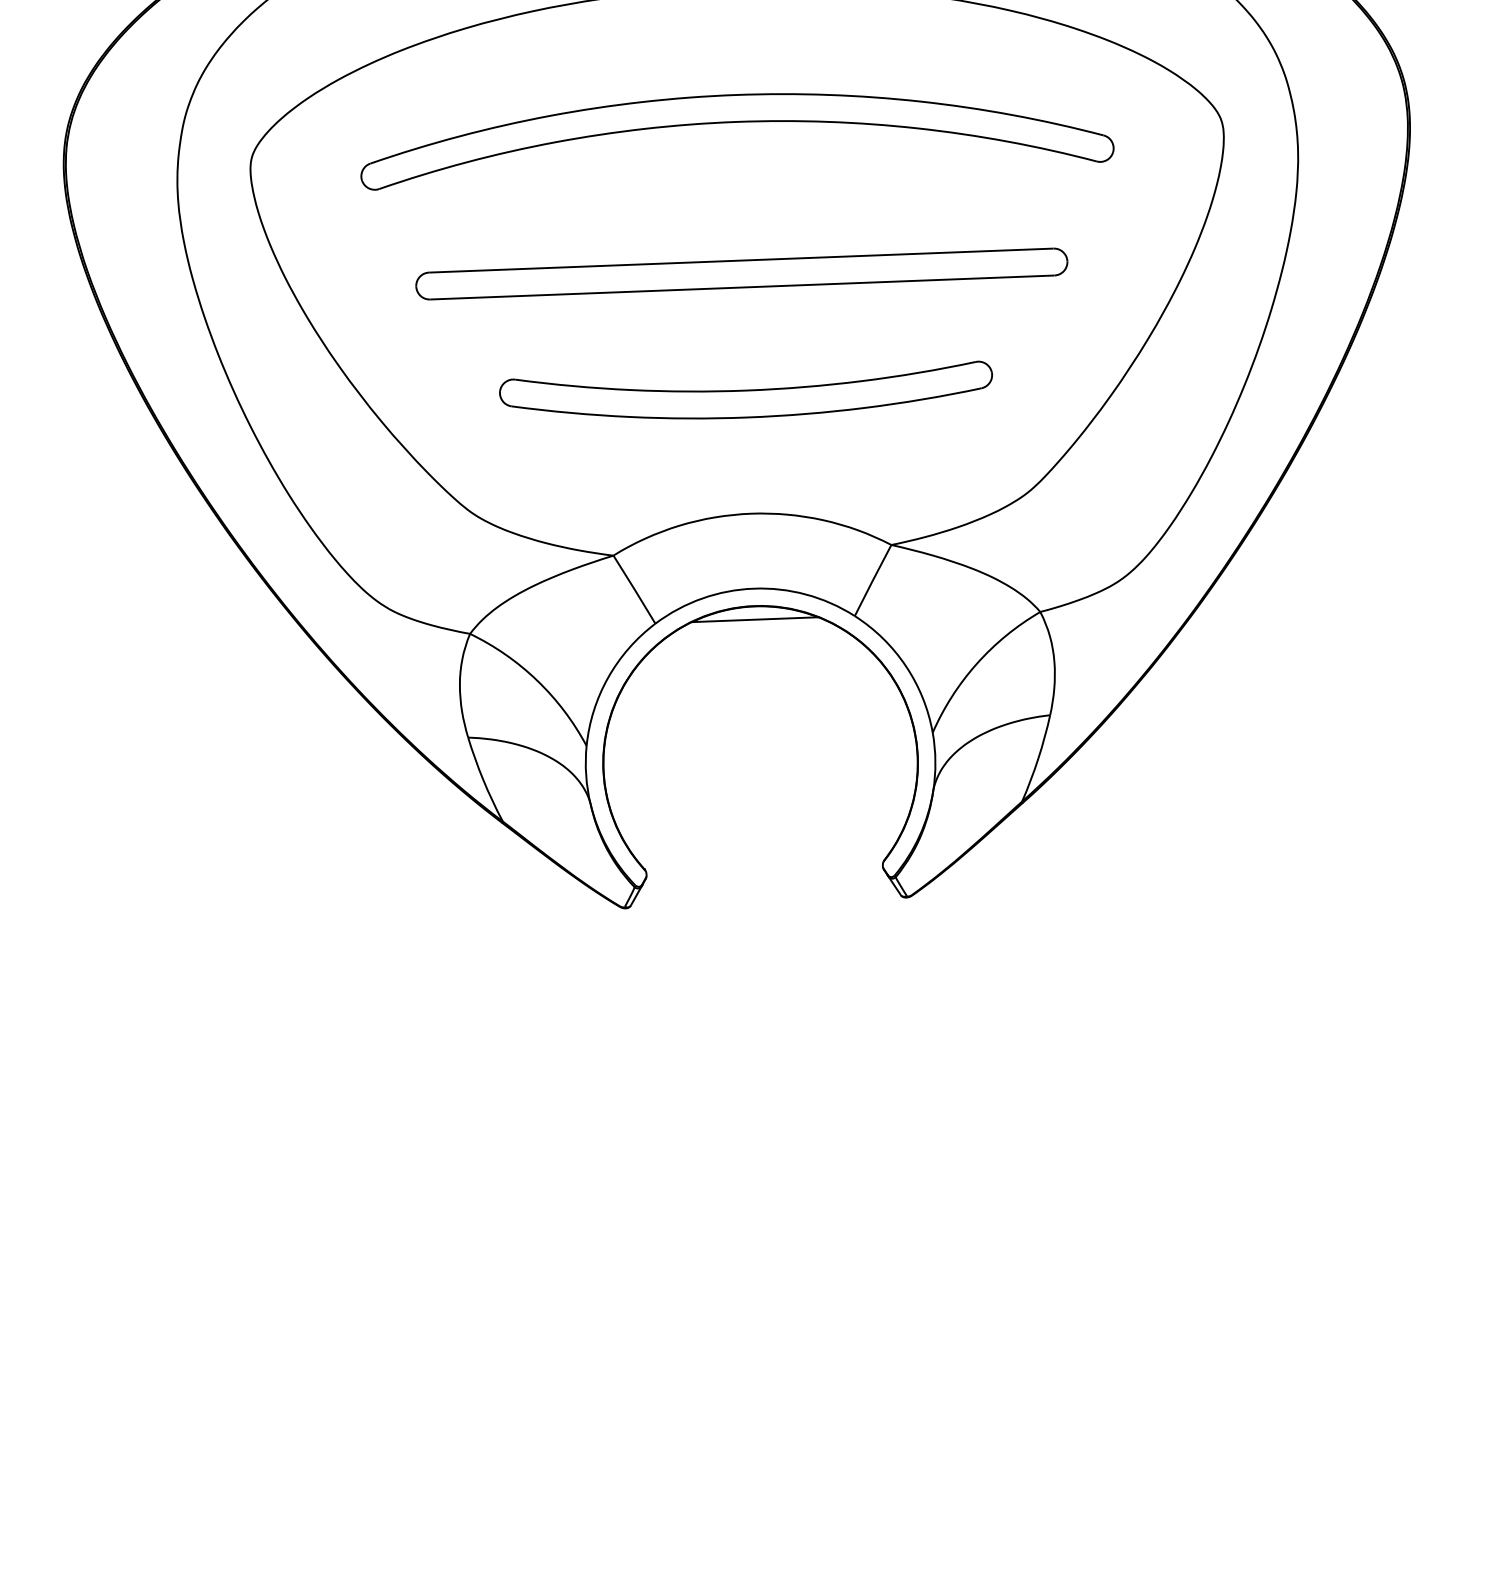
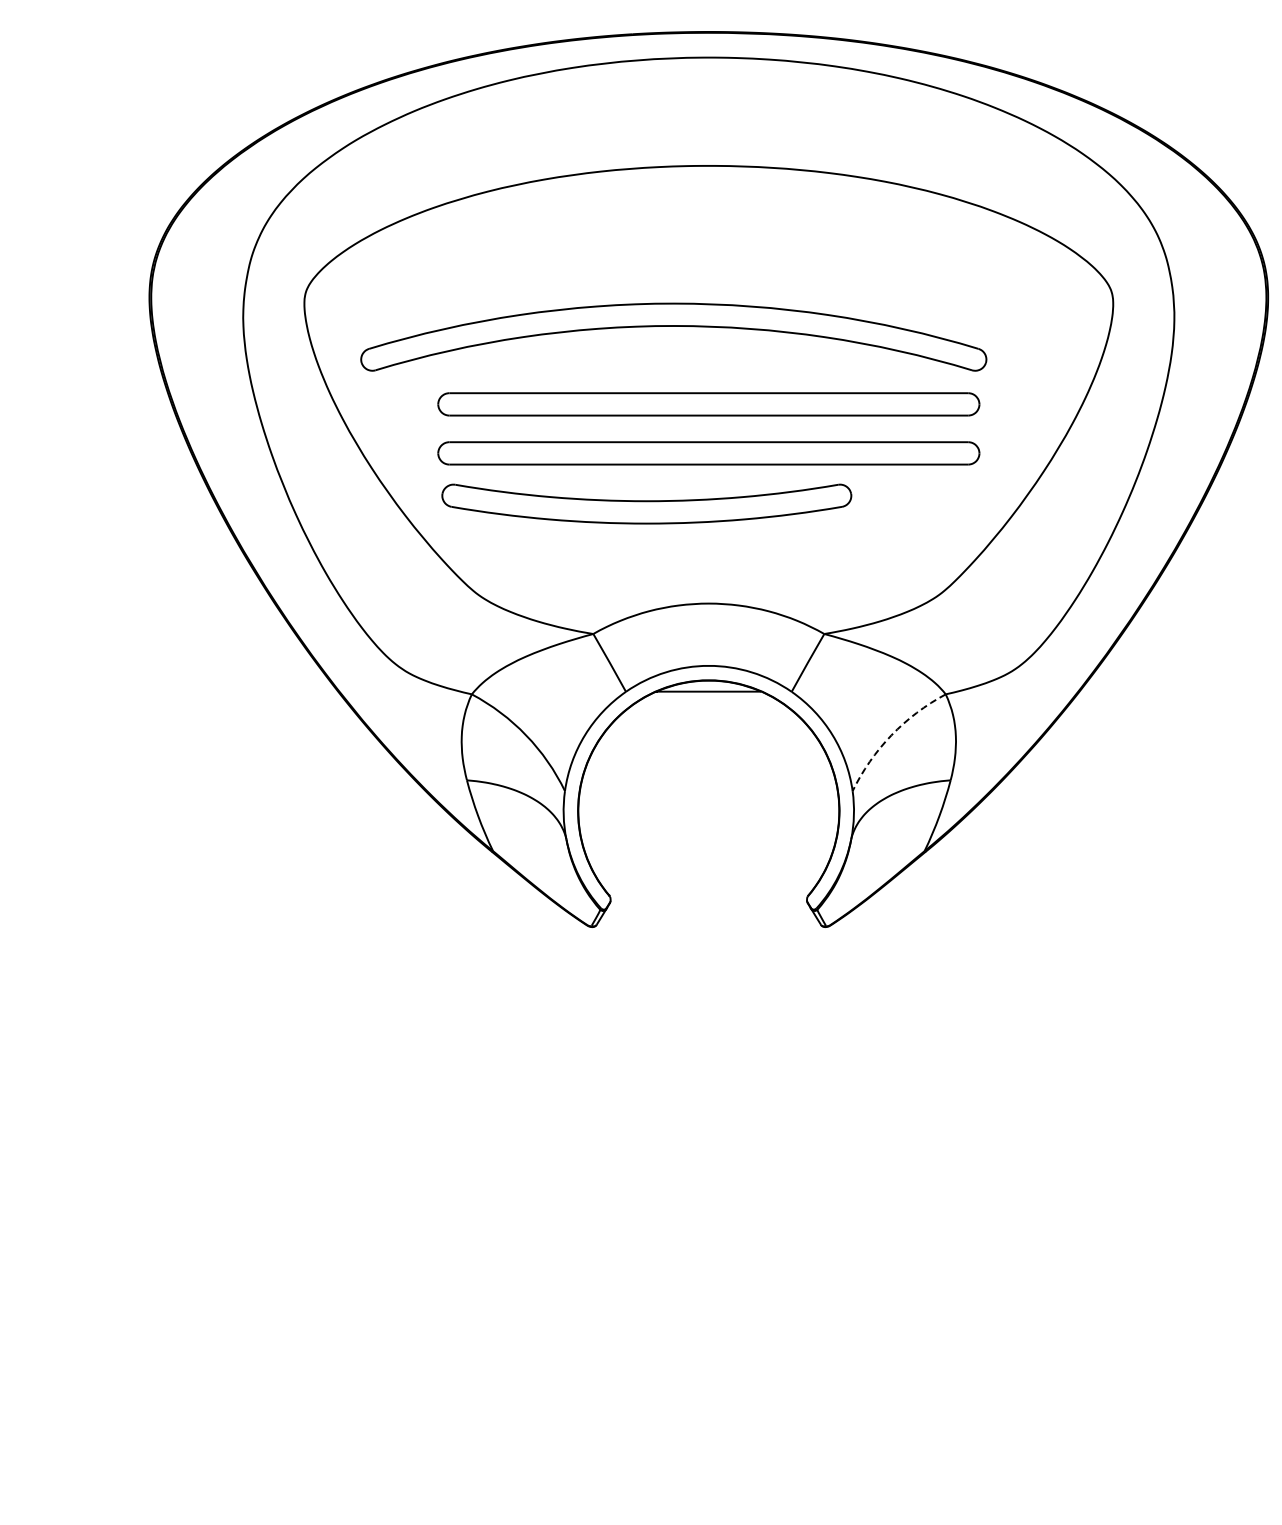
part: (735, 122) -> (673, 326), moved
part: (743, 333) -> (708, 453), added
part: (746, 393) -> (646, 503), moved
arc: (976, 664) -> (891, 735), solid -> dashed

